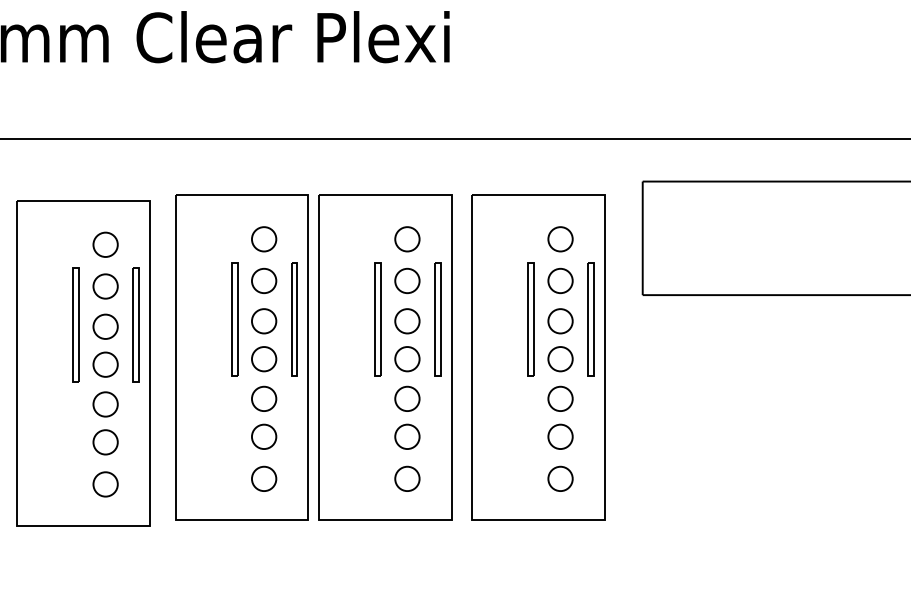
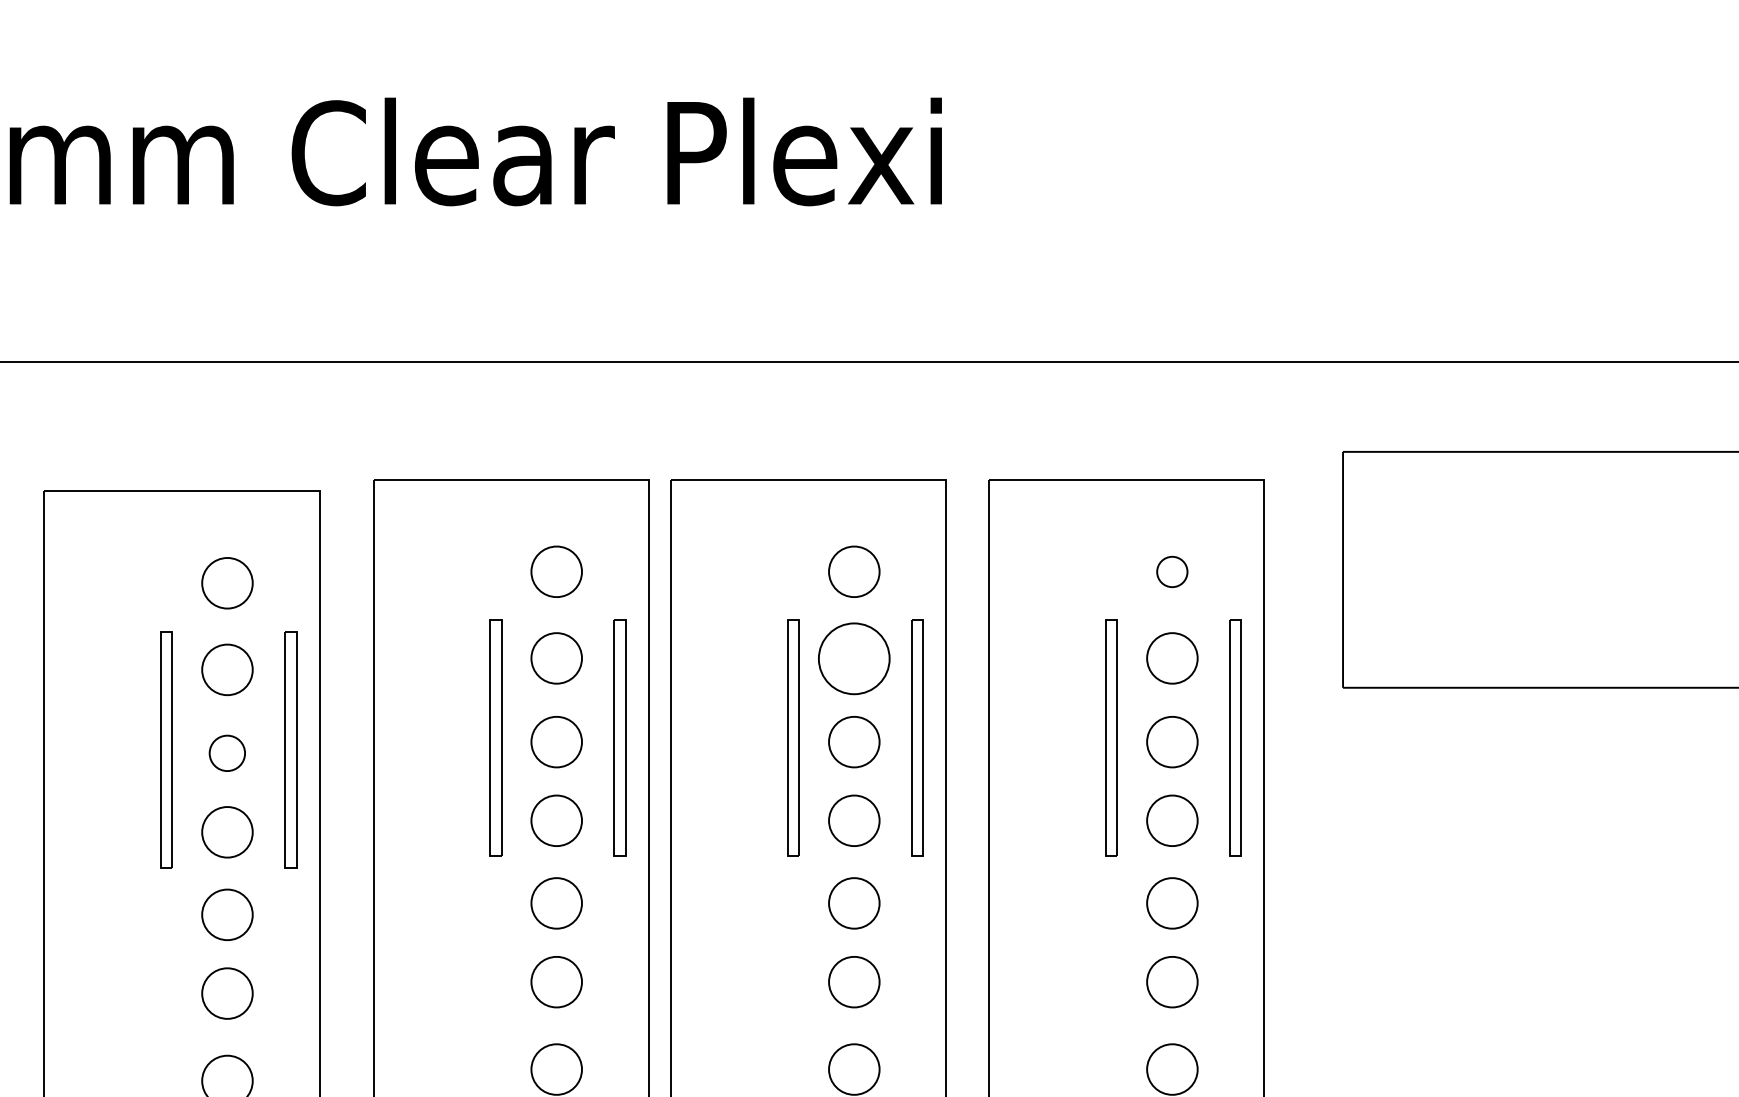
circle: (560, 239) -> (1172, 572), size x0.6
circle: (407, 280) -> (854, 657), size x1.4
circle: (105, 326) -> (227, 752), size x0.7

